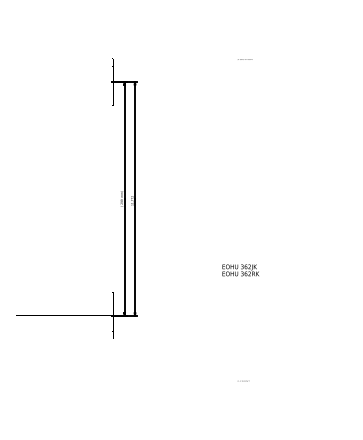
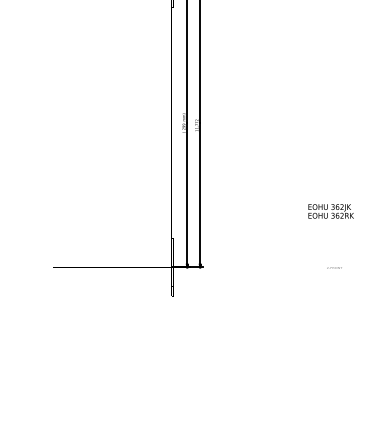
text: (243, 380) -> (334, 267), moved

